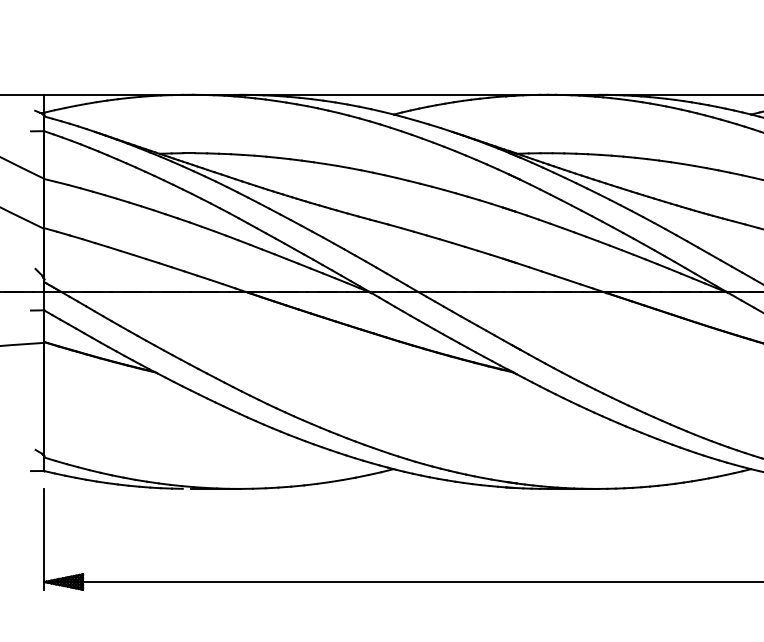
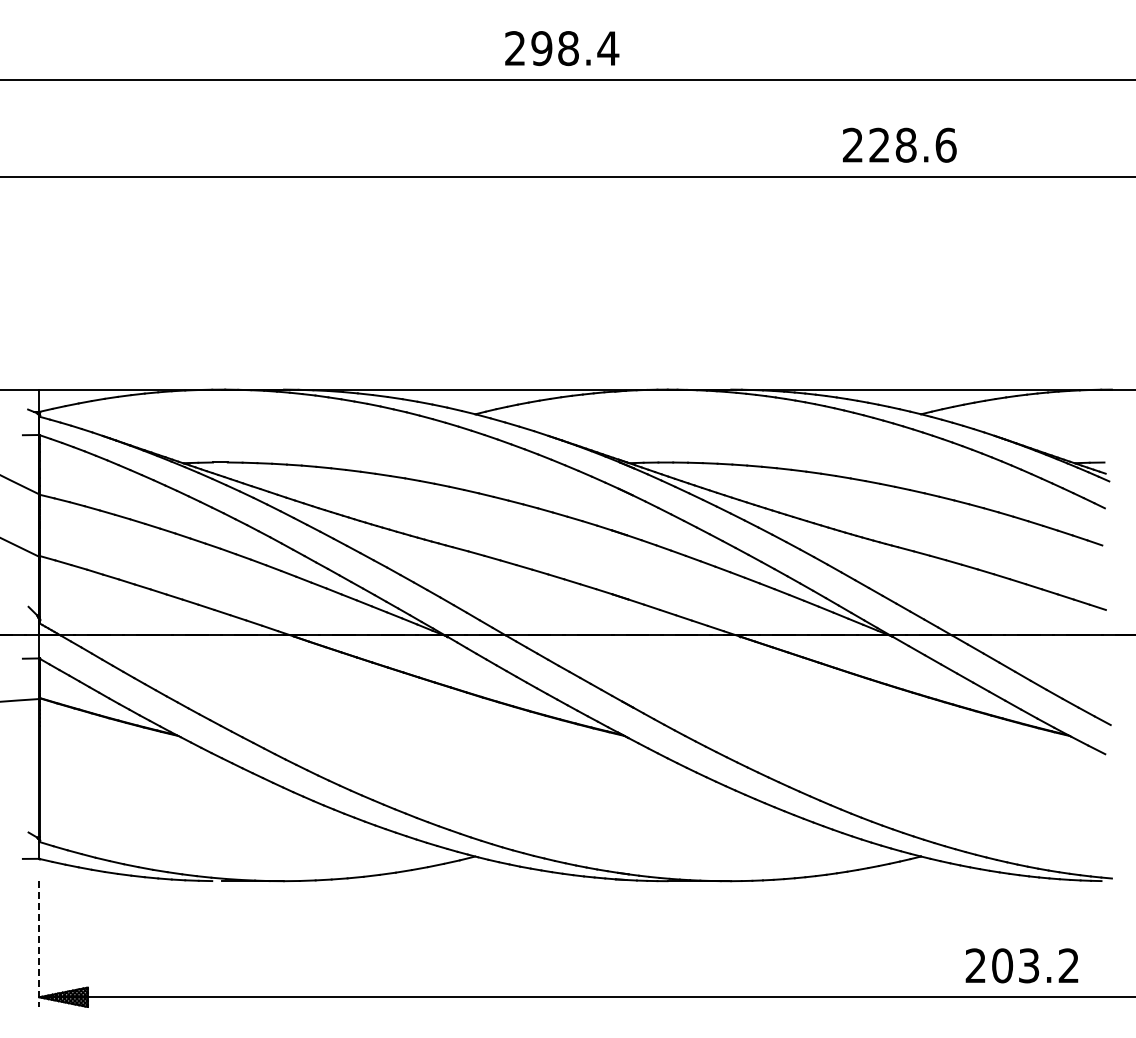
line: (44, 539) -> (39, 944), solid -> dashed

